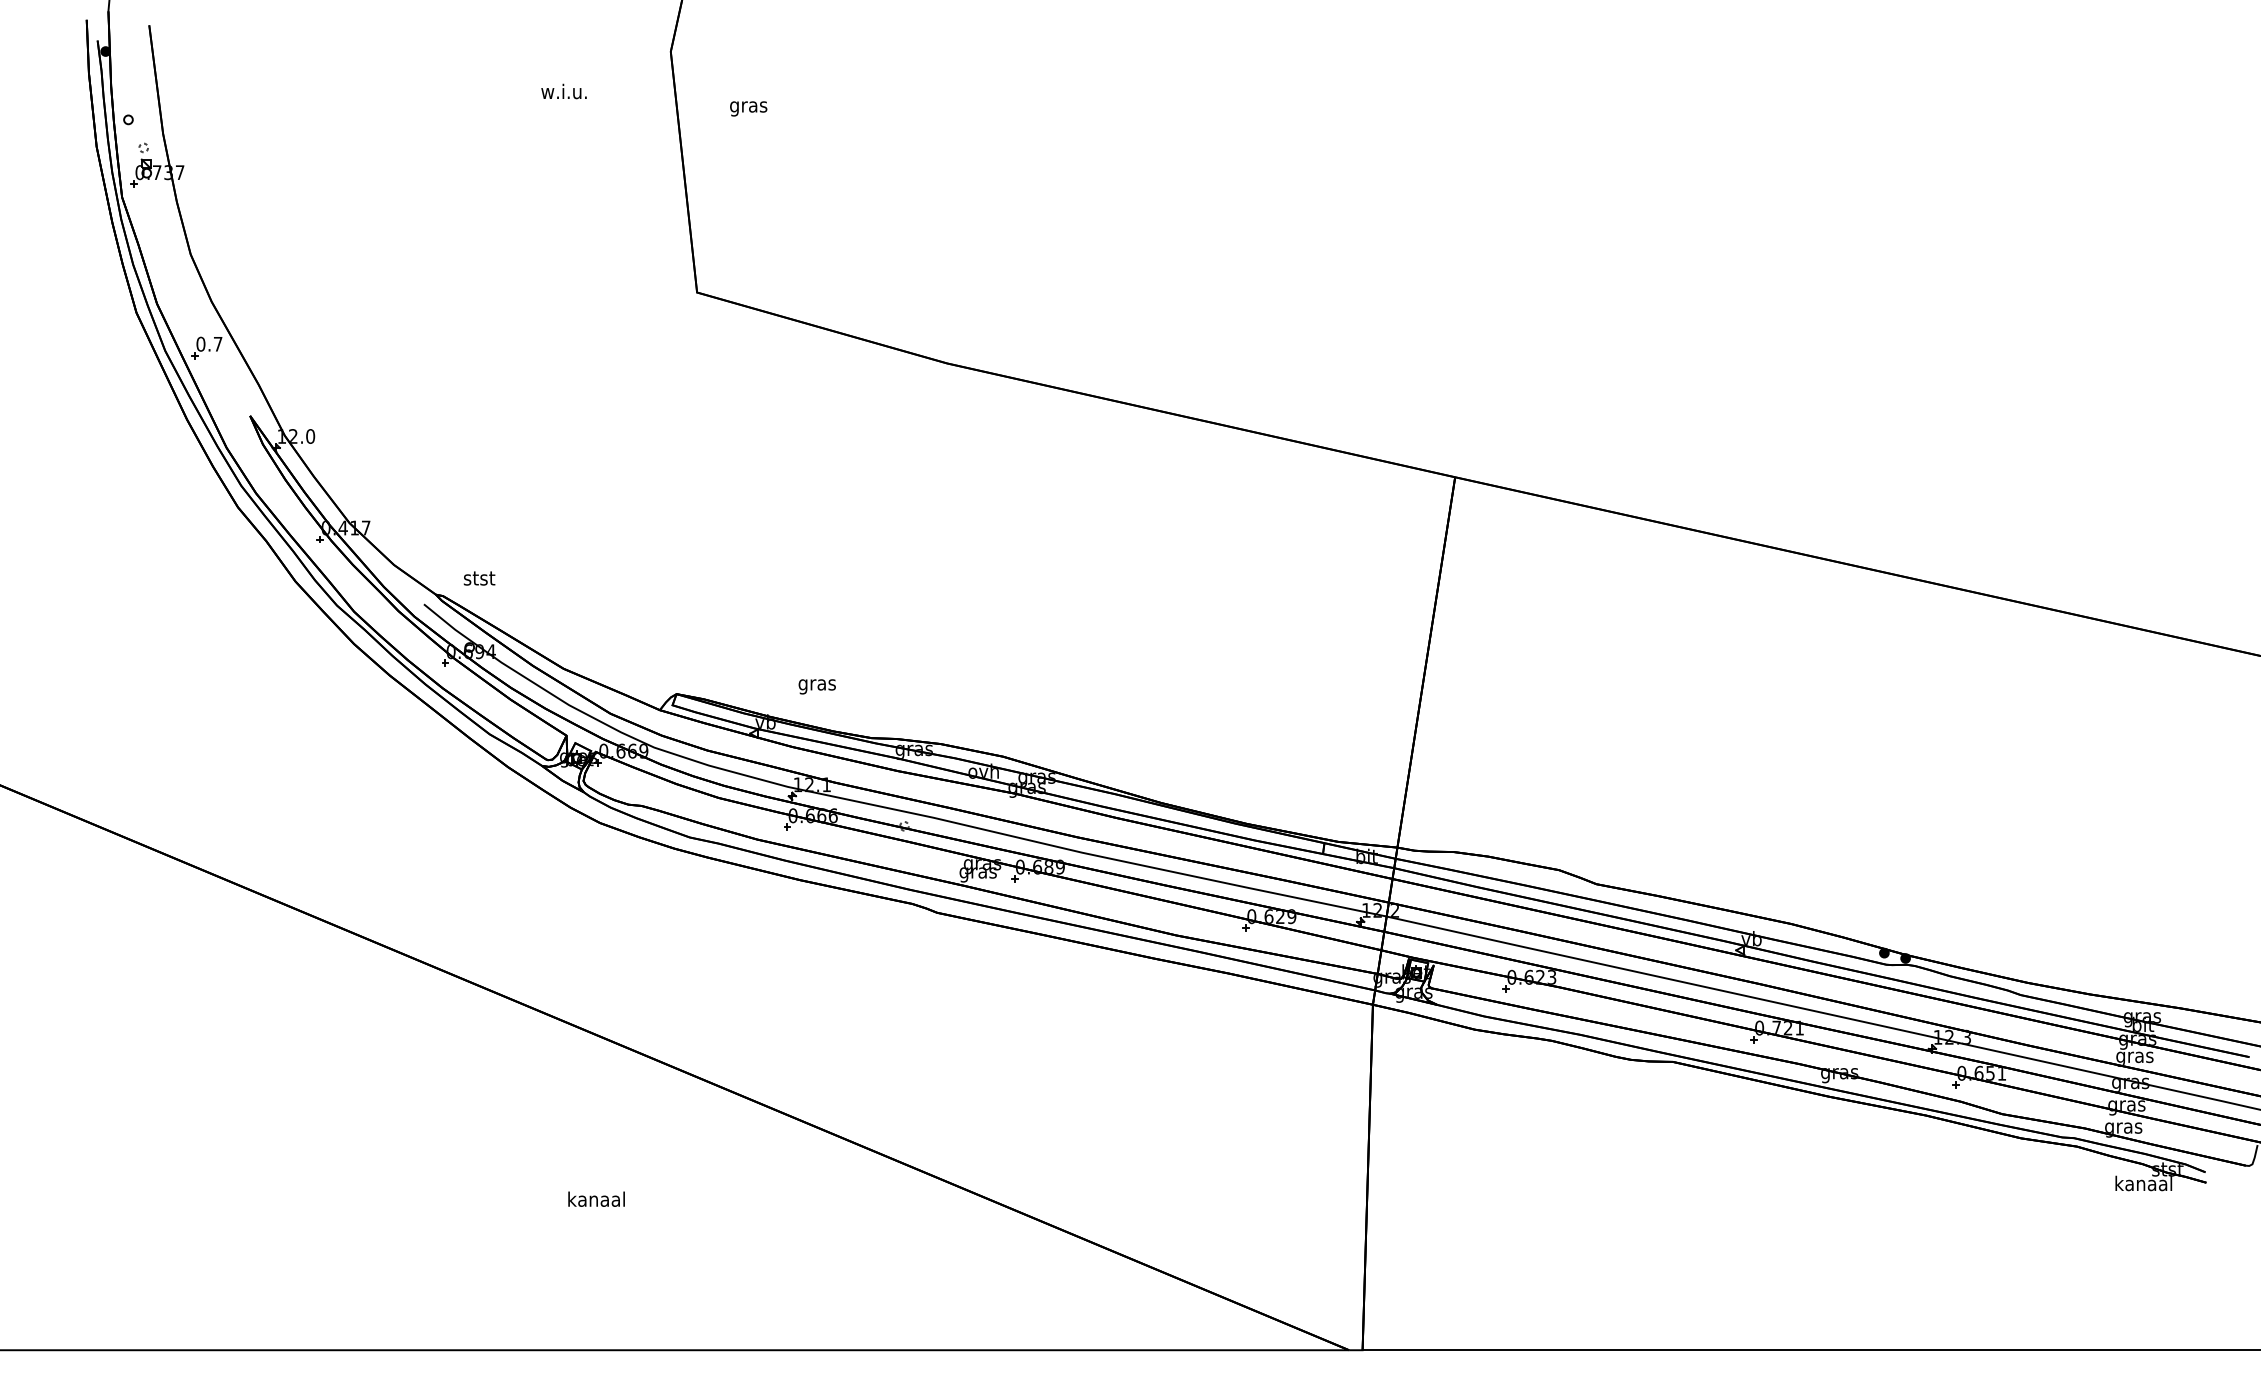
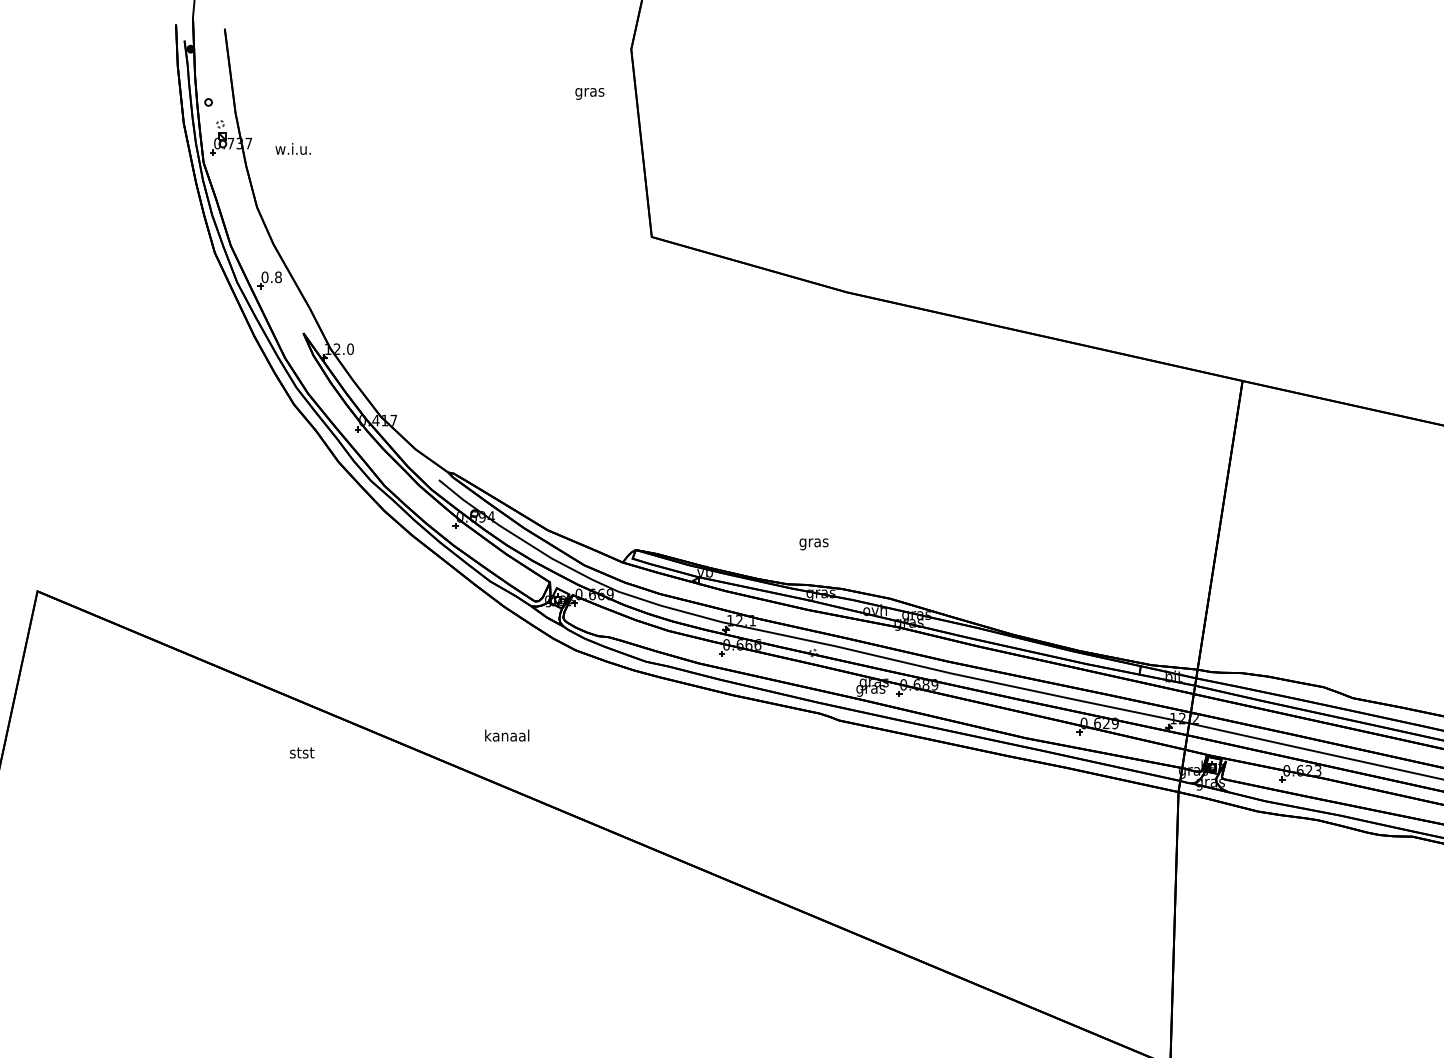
text: (563, 91) -> (292, 148), moved
text: (748, 108) -> (589, 93), moved
text: (217, 343) -> (277, 276), 0.7 -> 0.8
text: (479, 578) -> (302, 752), moved
text: (816, 686) -> (813, 544), moved
text: (596, 1198) -> (507, 735), moved

